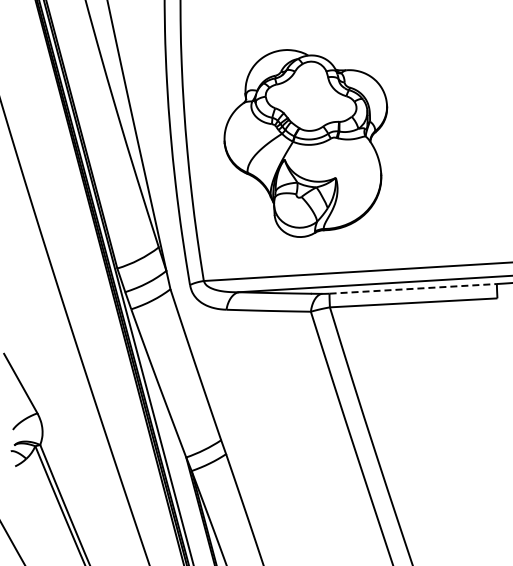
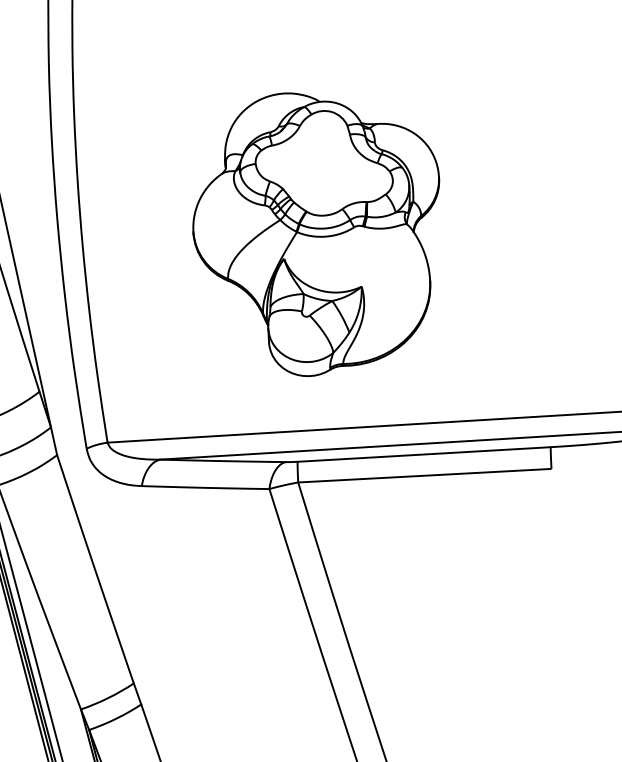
part: (305, 143) -> (315, 234), moved
line: (413, 288) -> (424, 453), dashed -> solid

